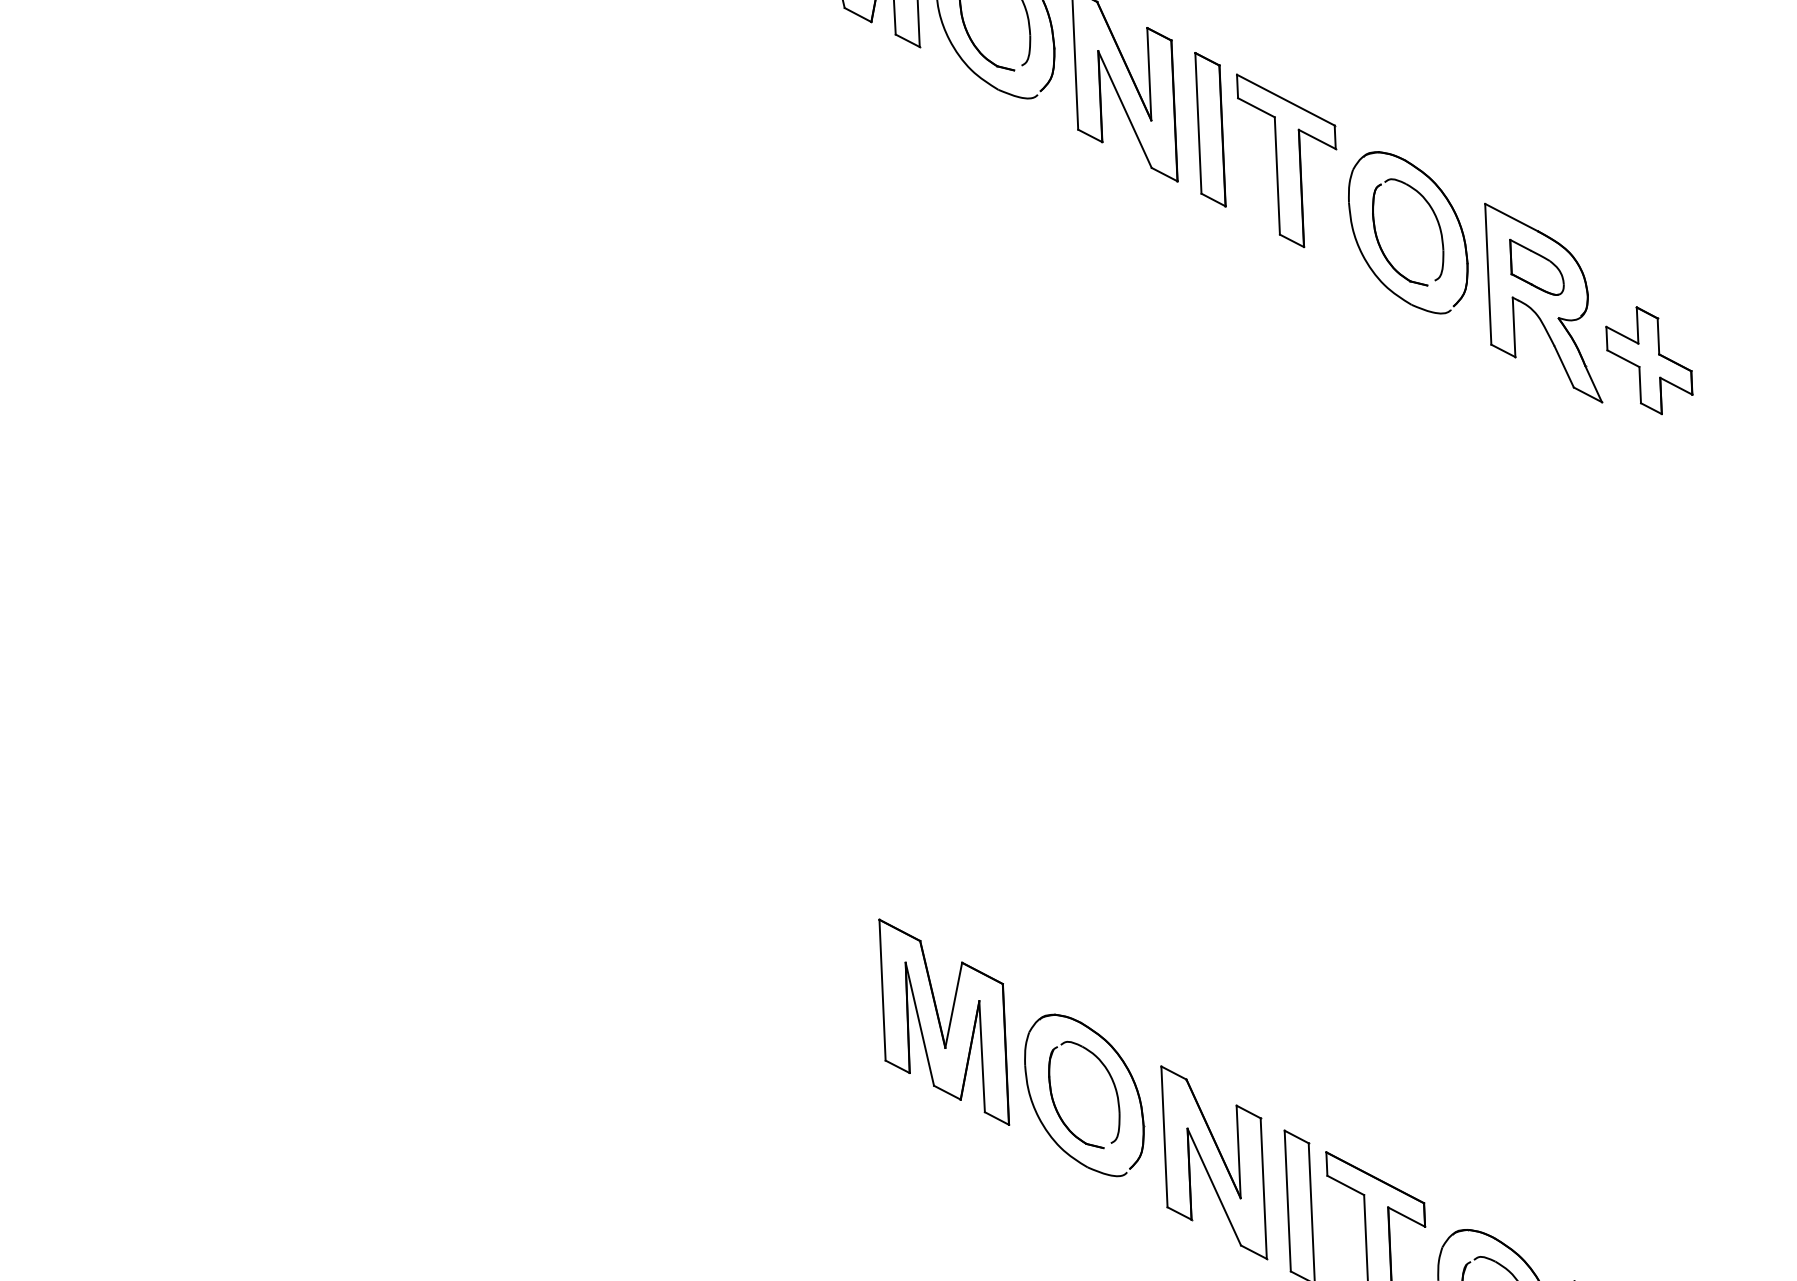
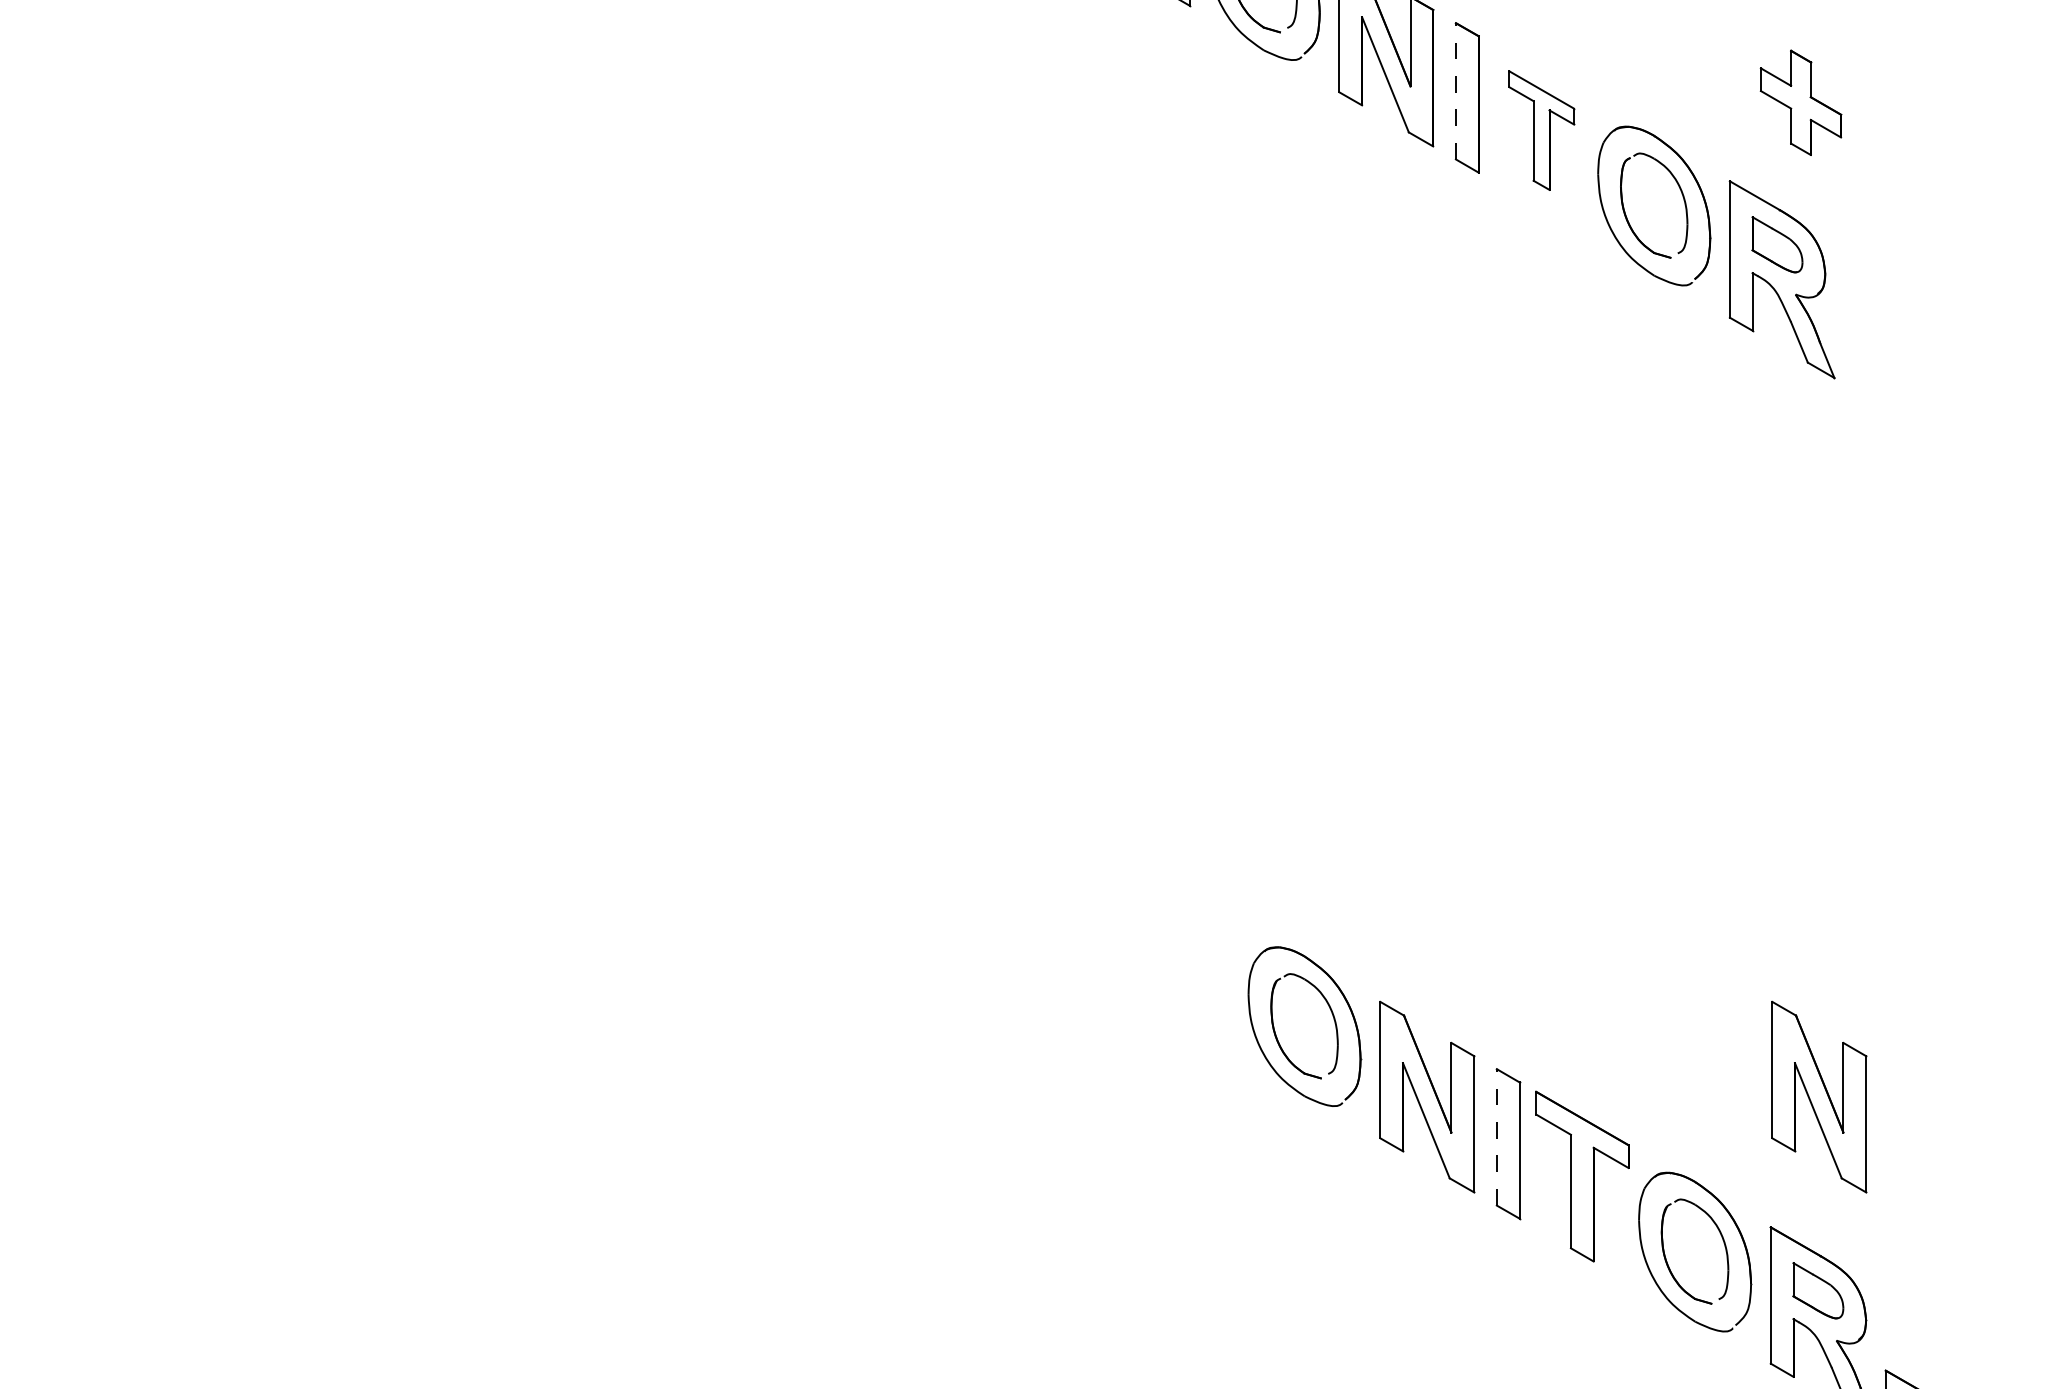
line: (1197, 122) -> (1455, 90), solid -> dashed
part: (1288, 159) -> (1541, 130), size x0.7
part: (1648, 360) -> (1800, 102), moved
part: (943, 1021) -> (1171, 949), removed
part: (1618, 1144) -> (1819, 1096), added
line: (1287, 1200) -> (1496, 1136), solid -> dashed

